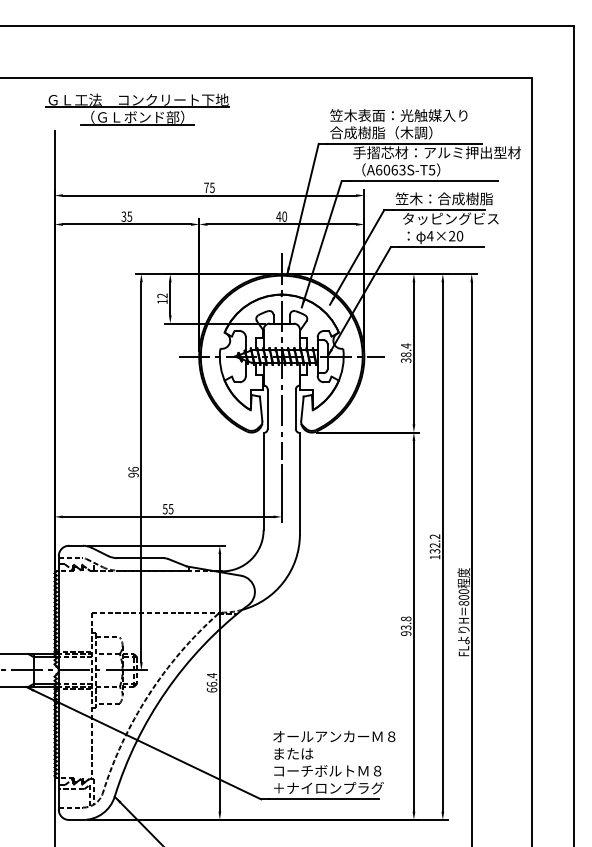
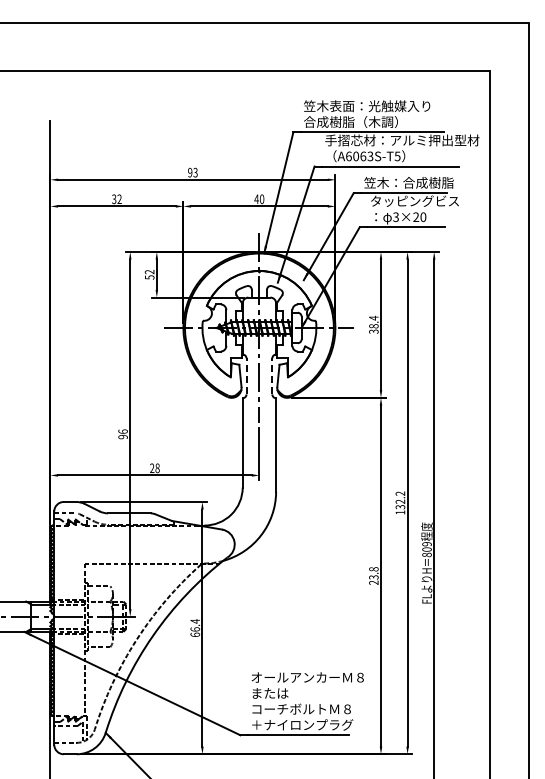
part: (137, 109) -> (126, 100), removed
text: (209, 187) -> (192, 172), 75 -> 93
text: (129, 216) -> (119, 199), 35 -> 32
text: (429, 236) -> (395, 217), 4×20 -> 3×20
text: (162, 301) -> (149, 277), 12 -> 52
line: (267, 408) -> (246, 375), solid -> dashed
line: (296, 408) -> (272, 375), solid -> dashed
text: (167, 508) -> (154, 467), 55 -> 28
text: (463, 591) -> (426, 544), 800 -> 809
text: (405, 633) -> (373, 582), 93.8 -> 23.8

